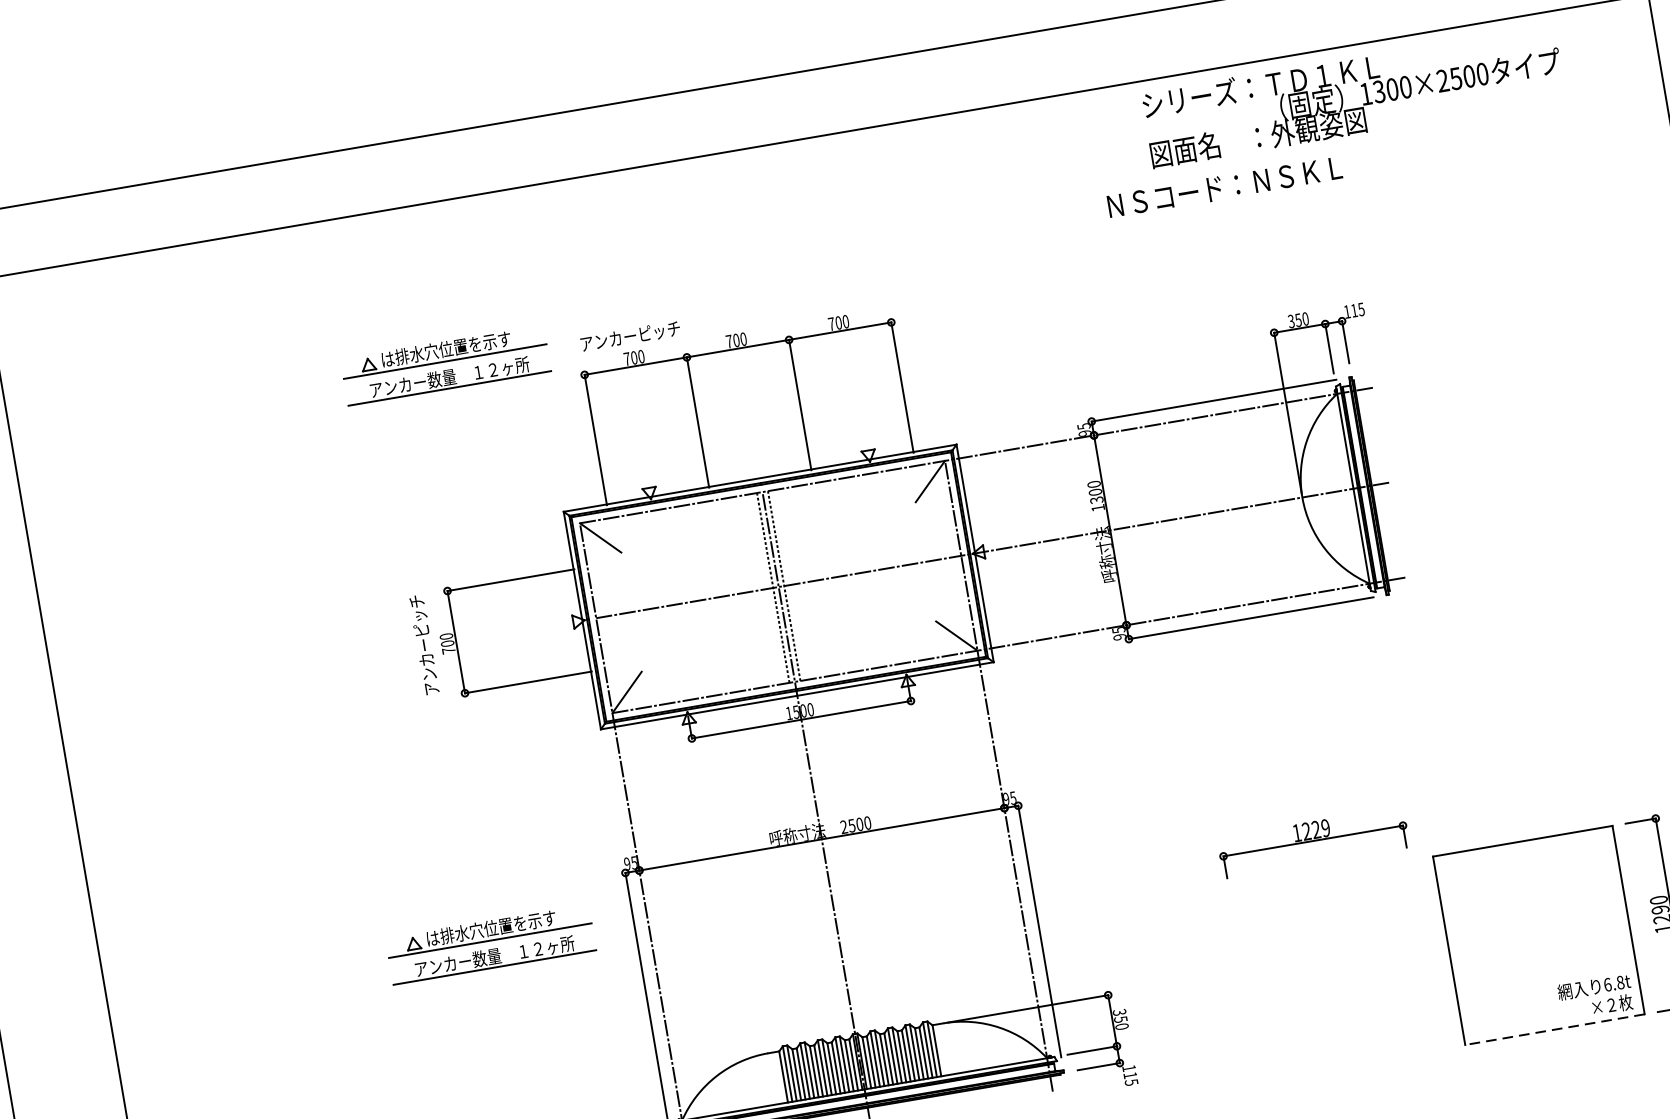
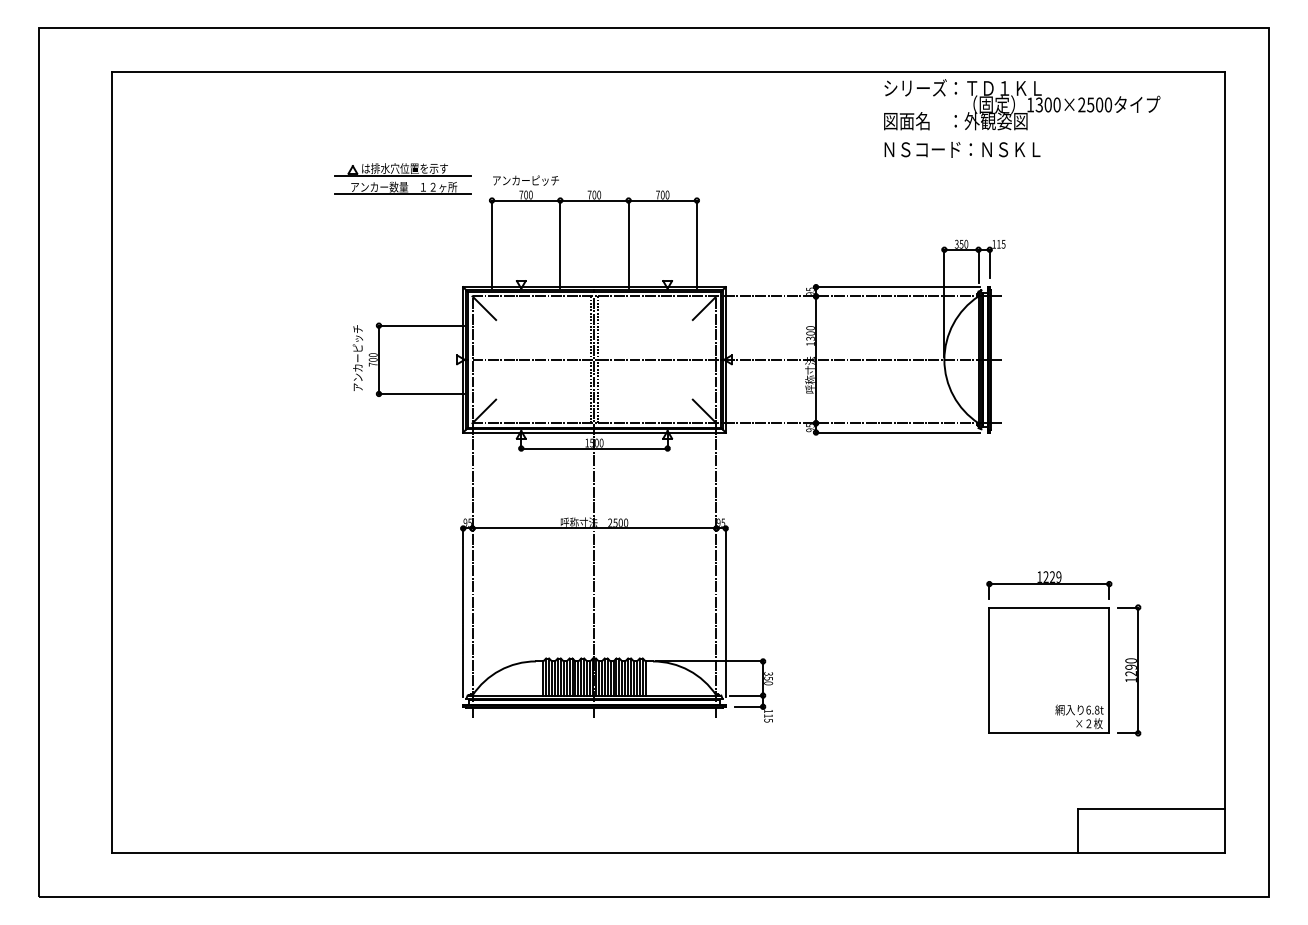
text: (1224, 186) -> (962, 149), moved
part: (1313, 843) -> (1049, 585), moved
part: (490, 943) -> (367, 559), removed
line: (1555, 1029) -> (1049, 733), dashed -> solid

